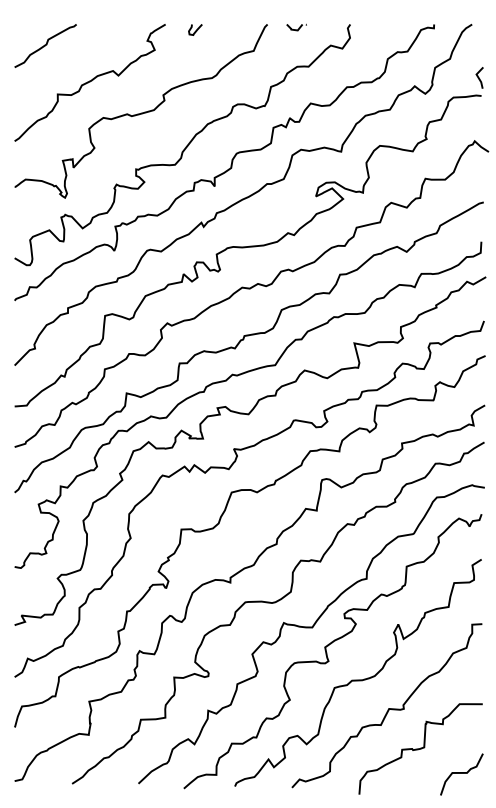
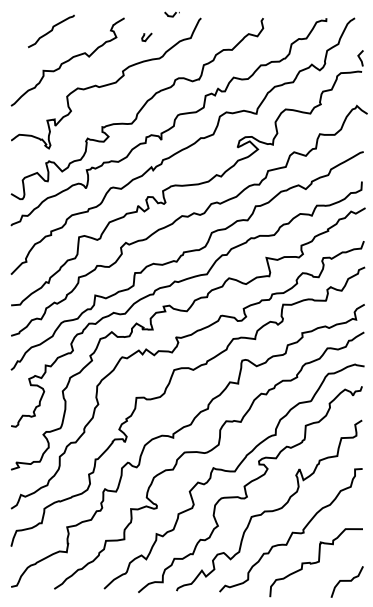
part: (295, 27) -> (171, 14), moved
curve: (194, 30) -> (146, 37), moved
curve: (45, 46) -> (51, 31), moved

